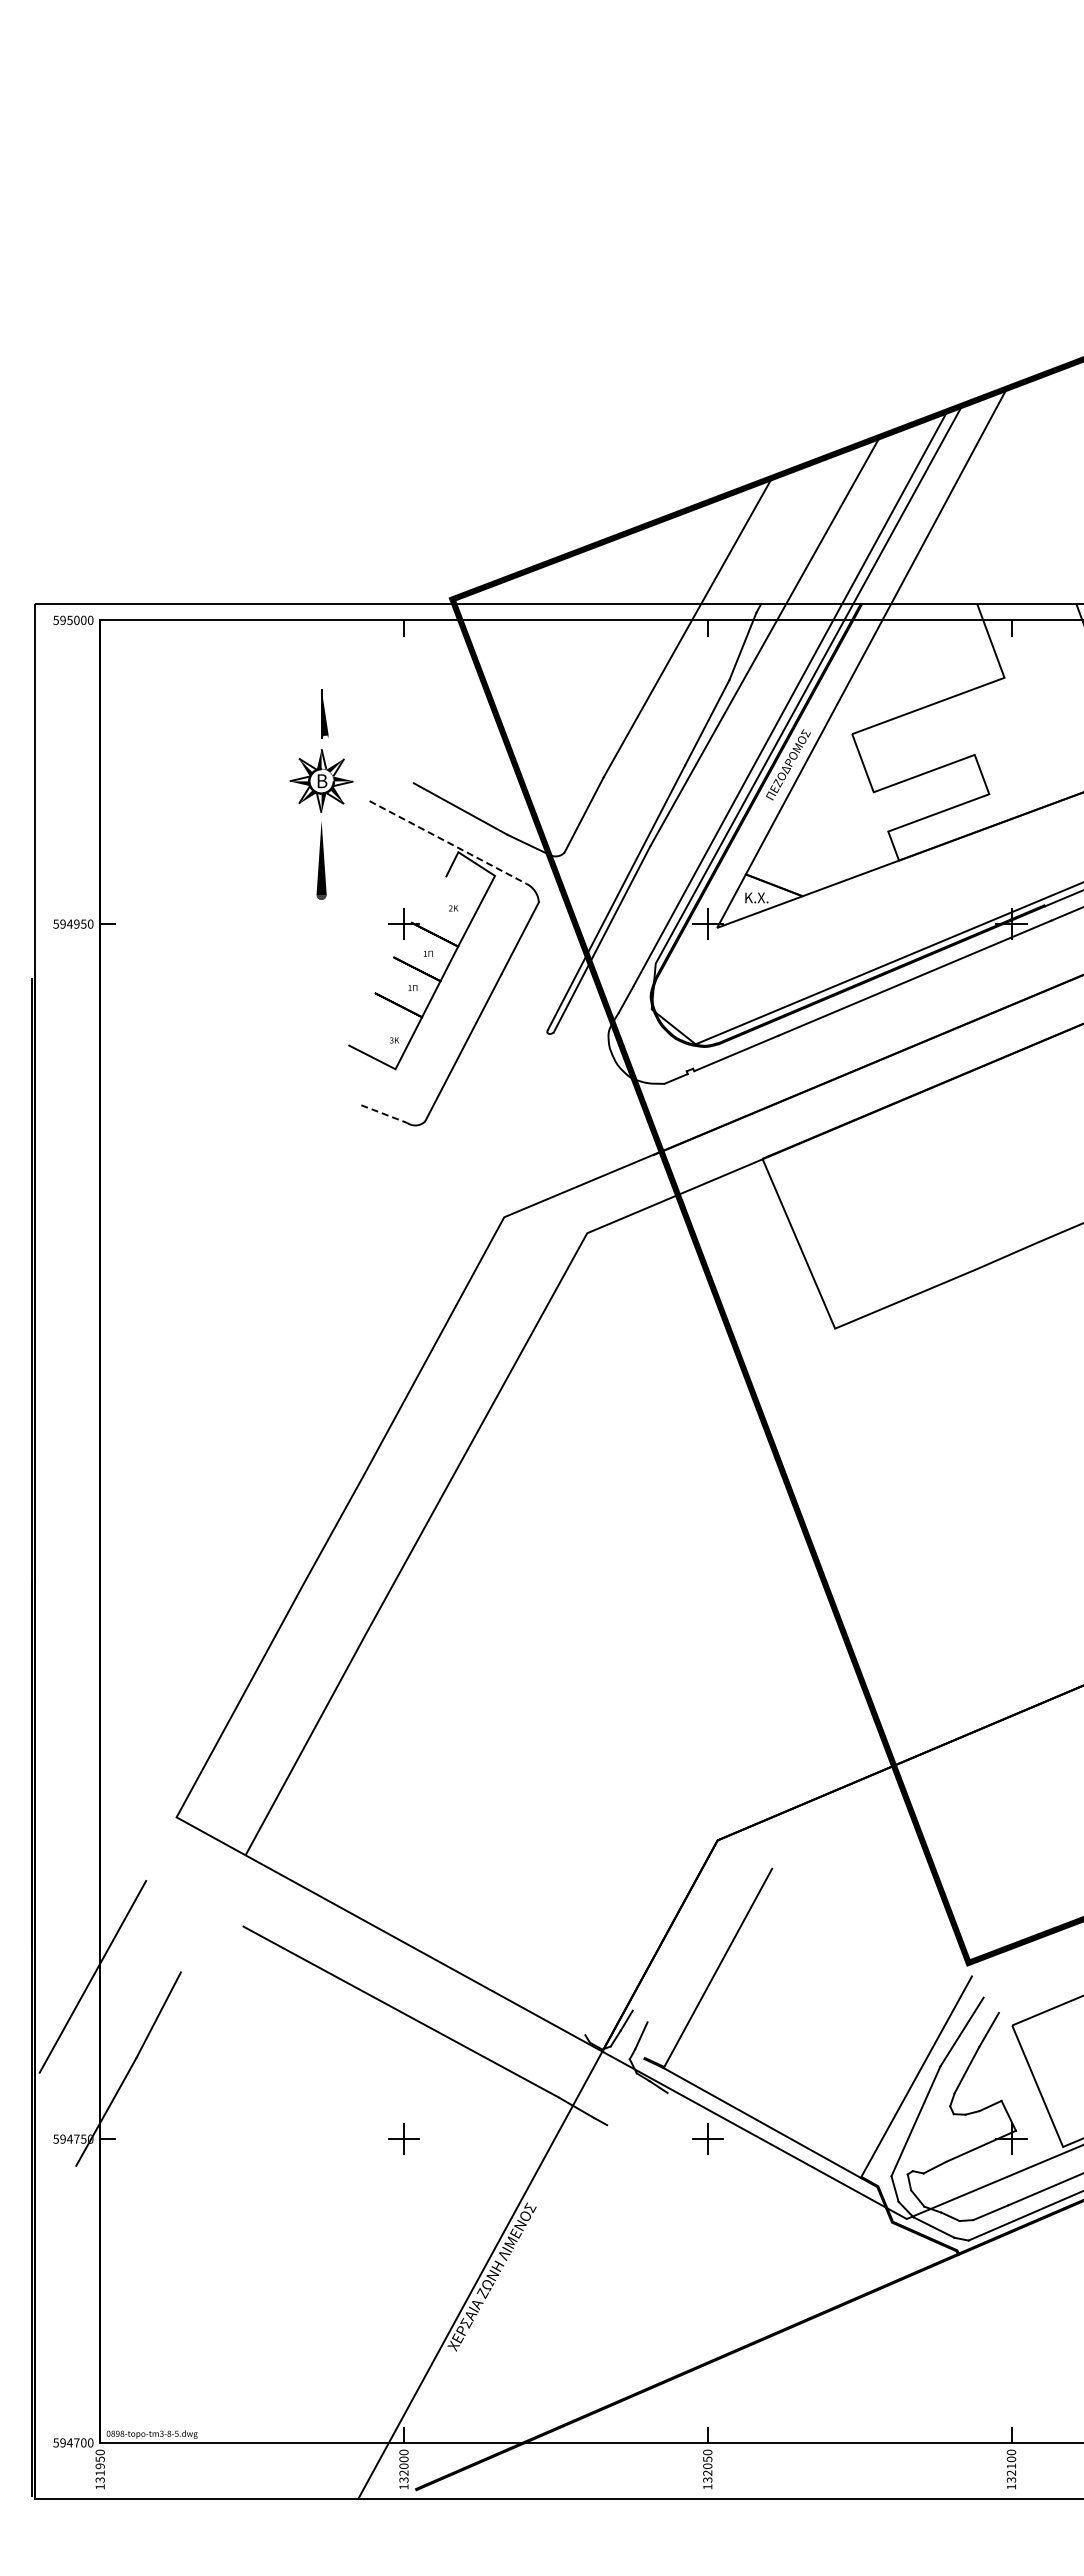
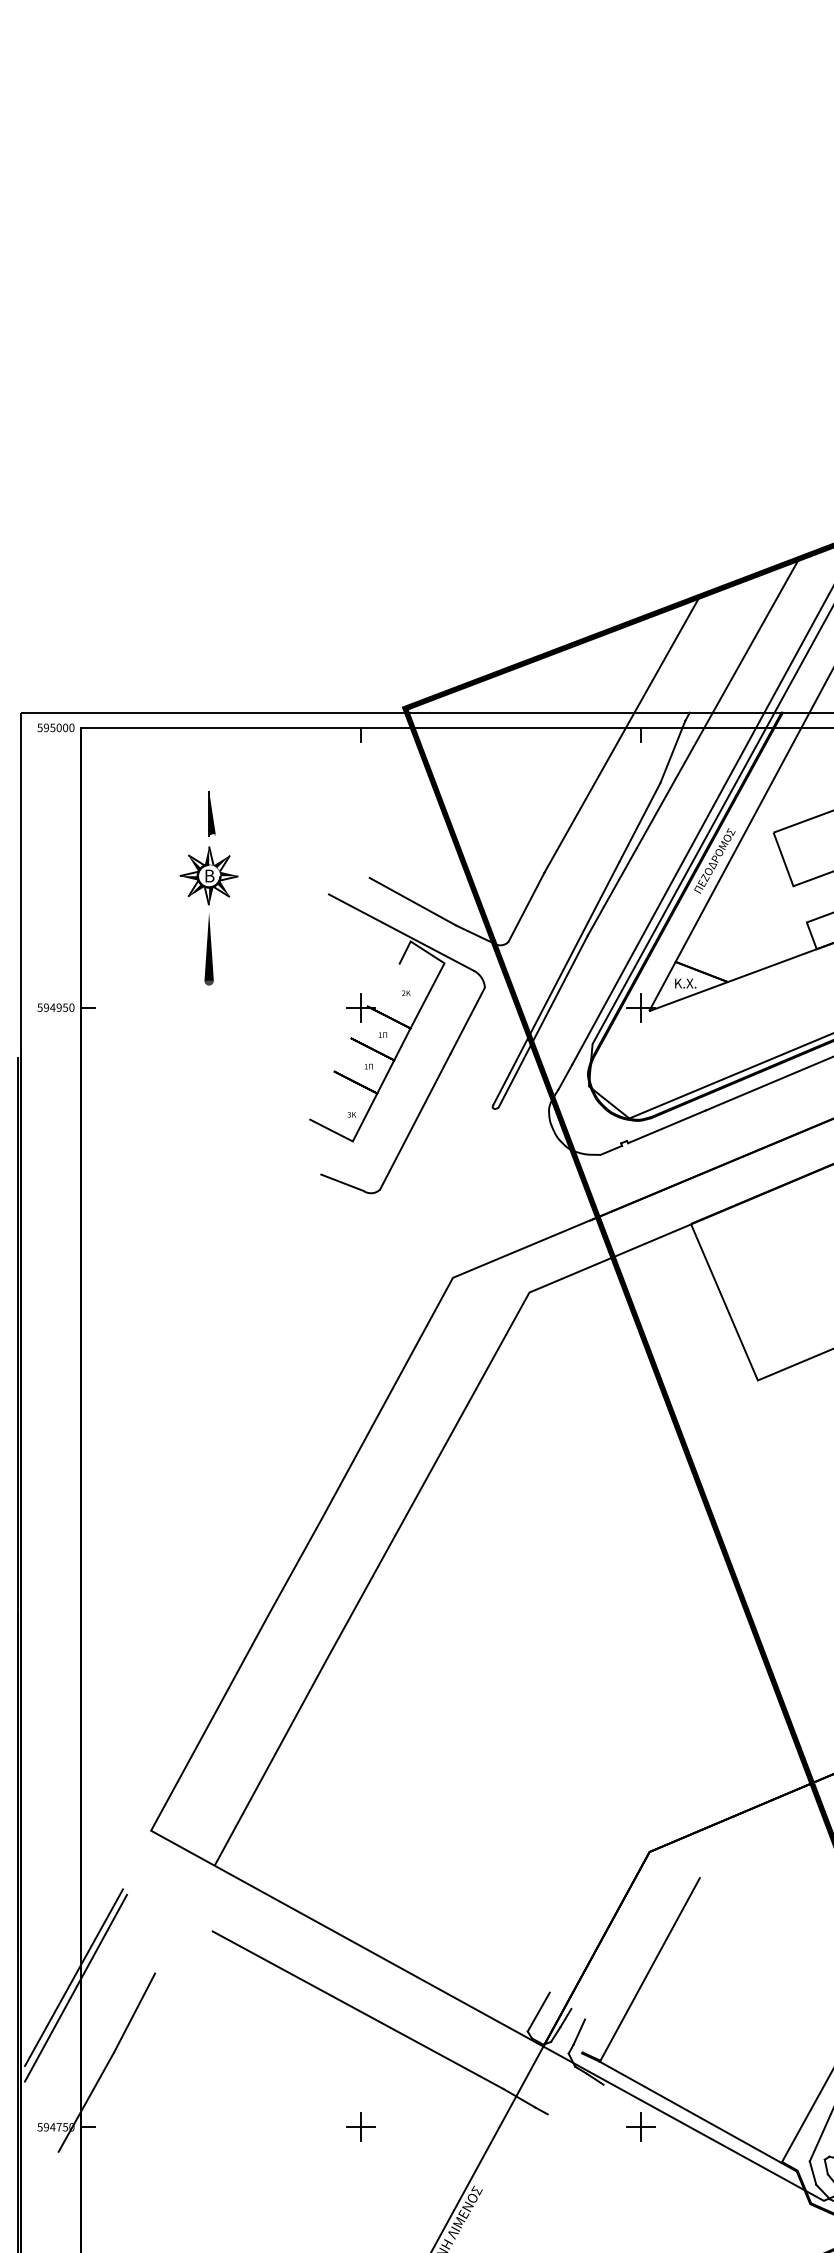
part: (321, 794) -> (209, 888), moved
line: (447, 842) -> (400, 932), dashed -> solid
line: (384, 1114) -> (342, 1183), dashed -> solid
line: (94, 1988) -> (75, 1988), added
line: (597, 2014) -> (538, 2012), added

